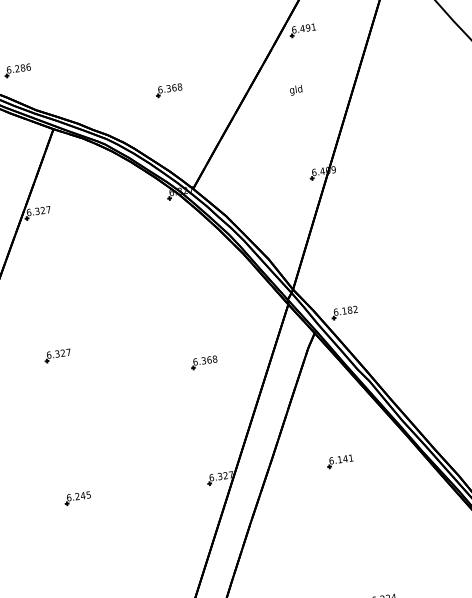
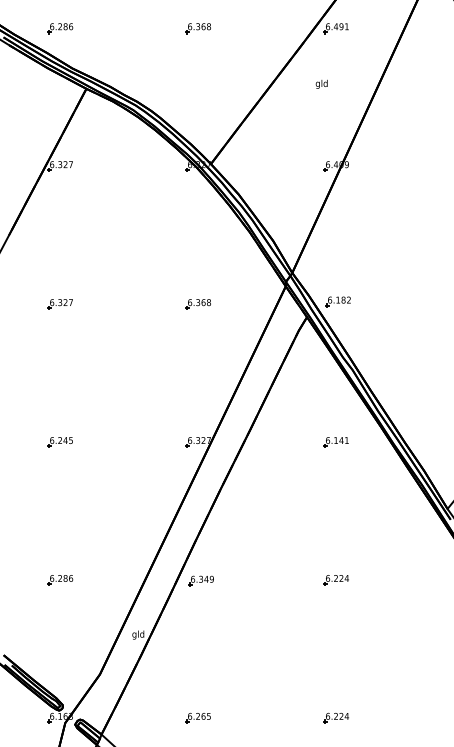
part: (168, 90) -> (197, 28), moved
part: (203, 362) -> (197, 304), moved
part: (339, 461) -> (335, 442), moved

